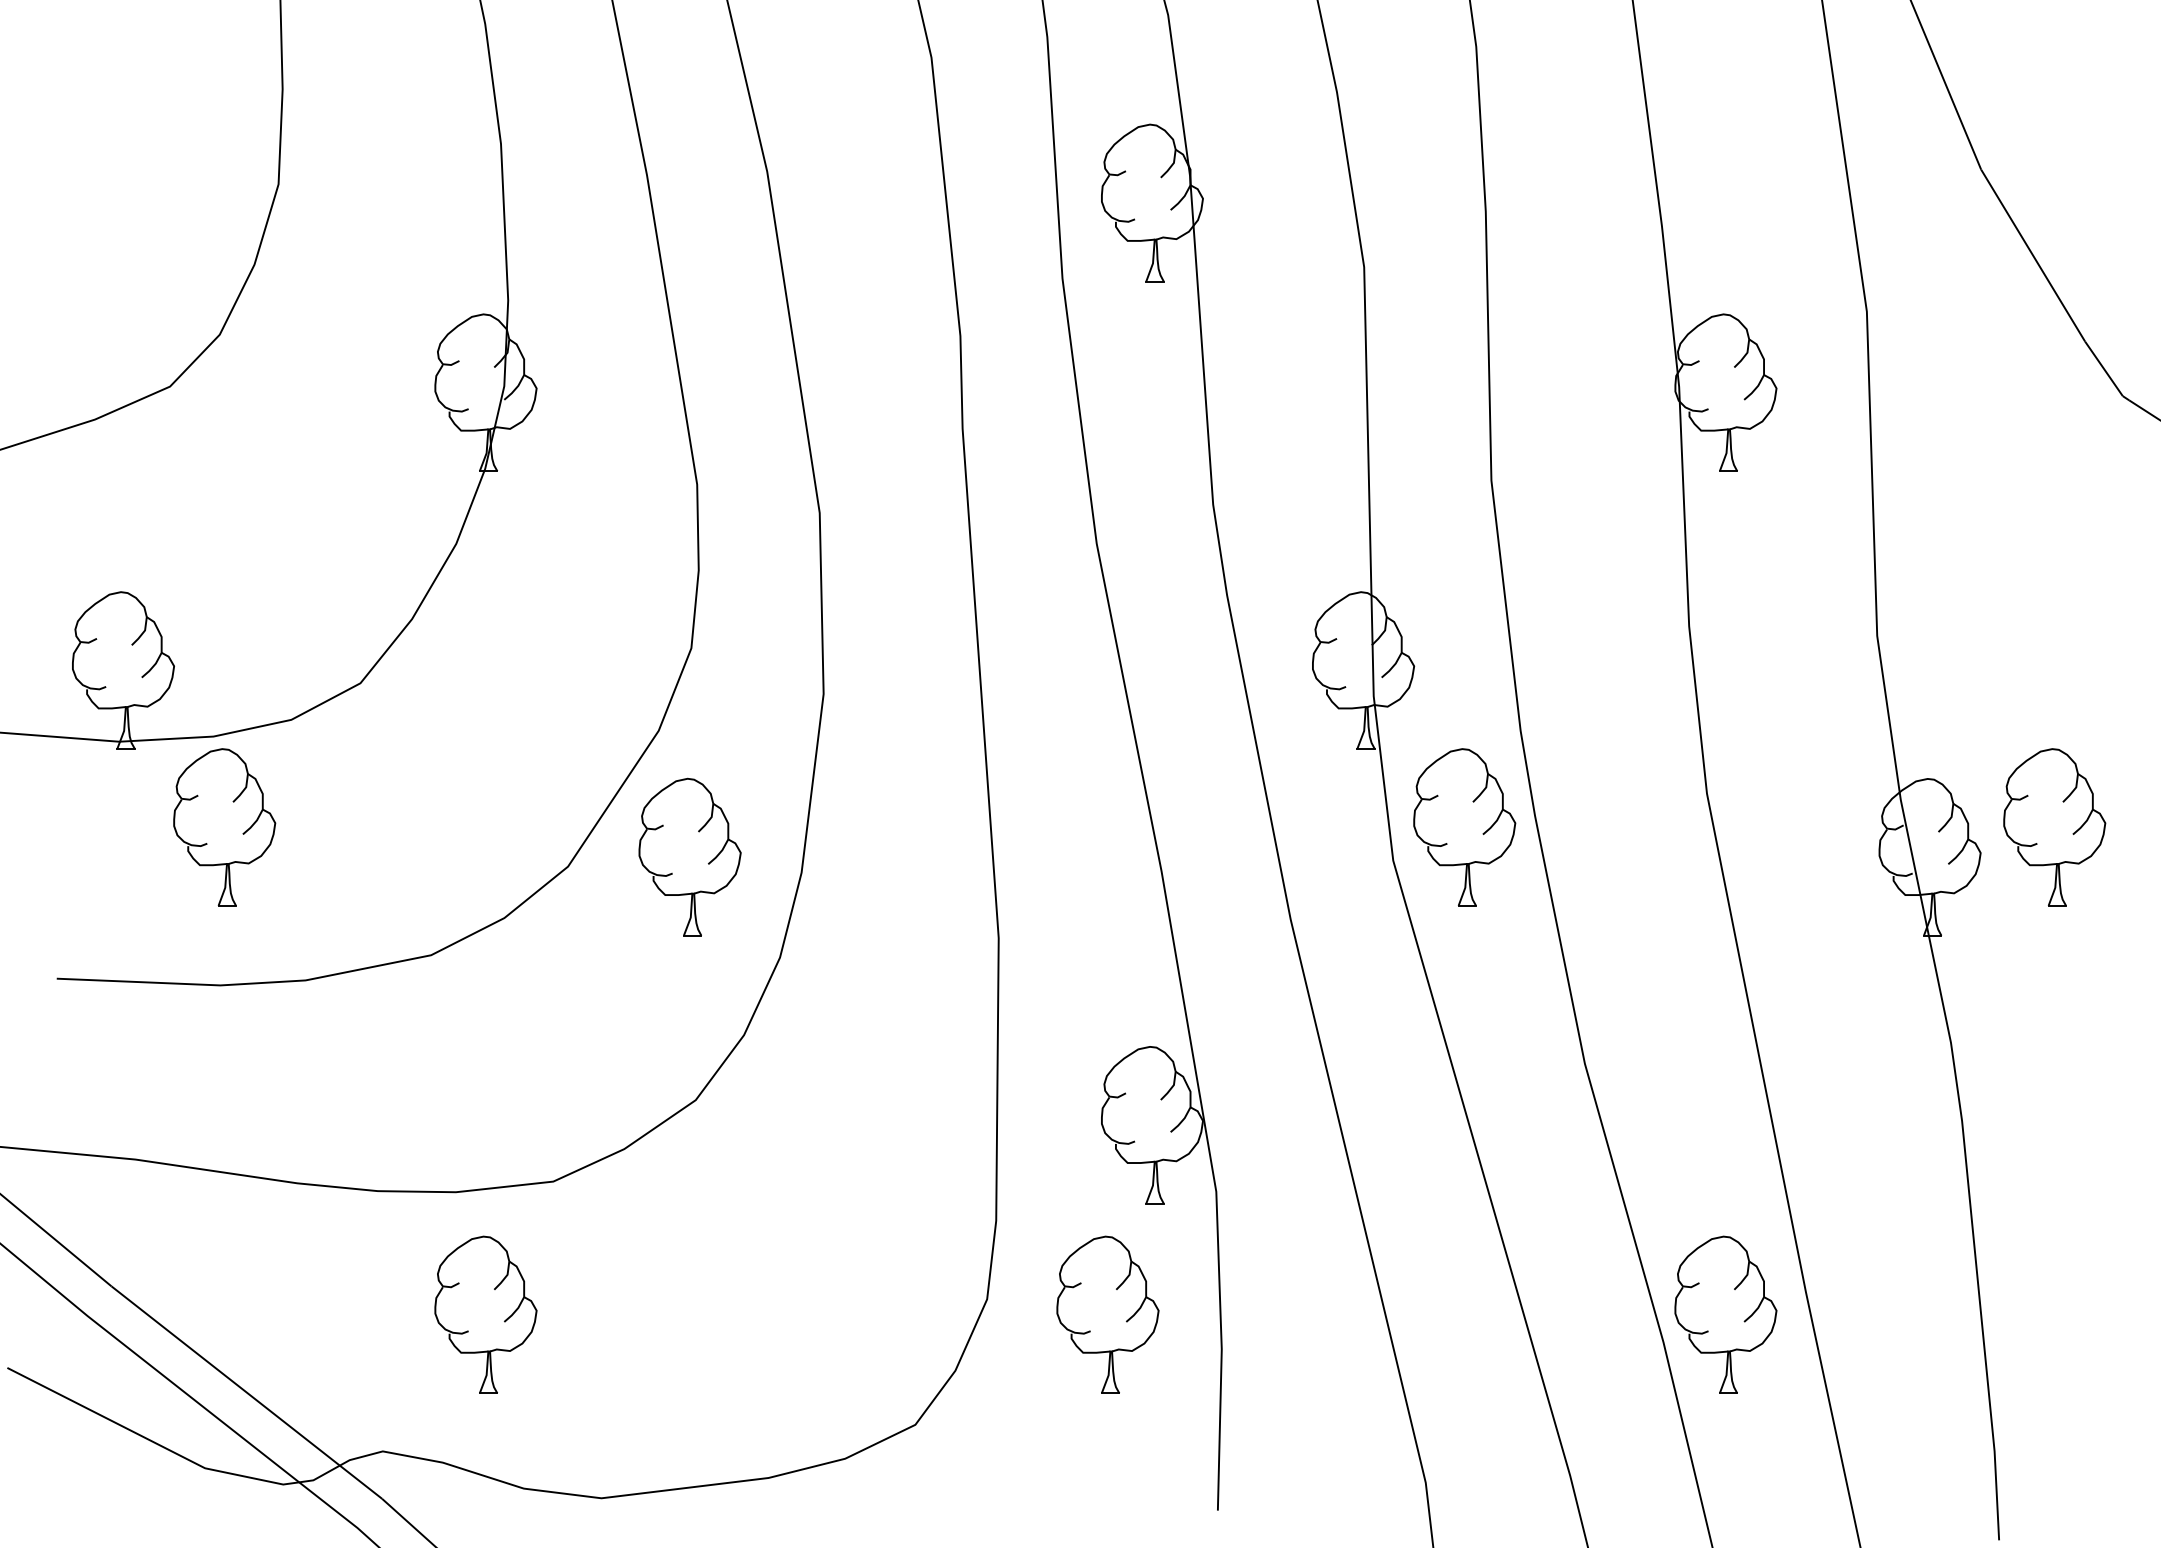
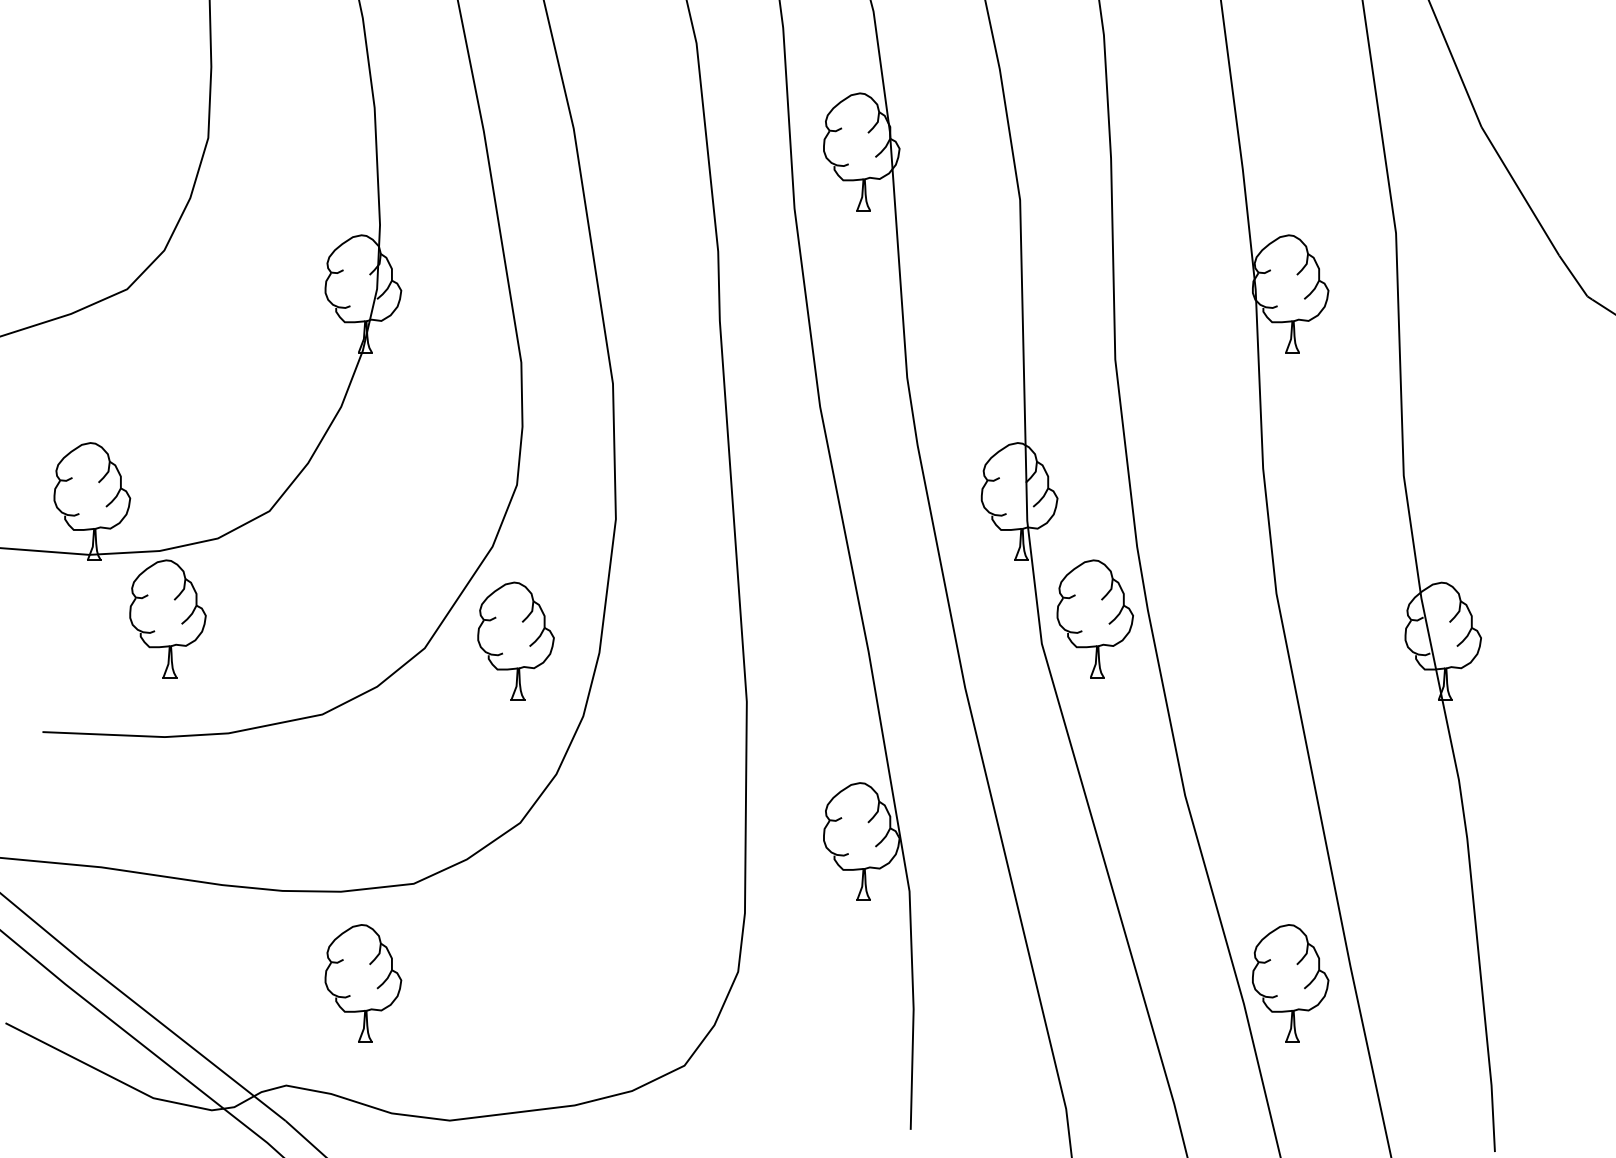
part: (2054, 827) -> (1536, 619), removed
part: (1107, 1314) -> (828, 983), removed

